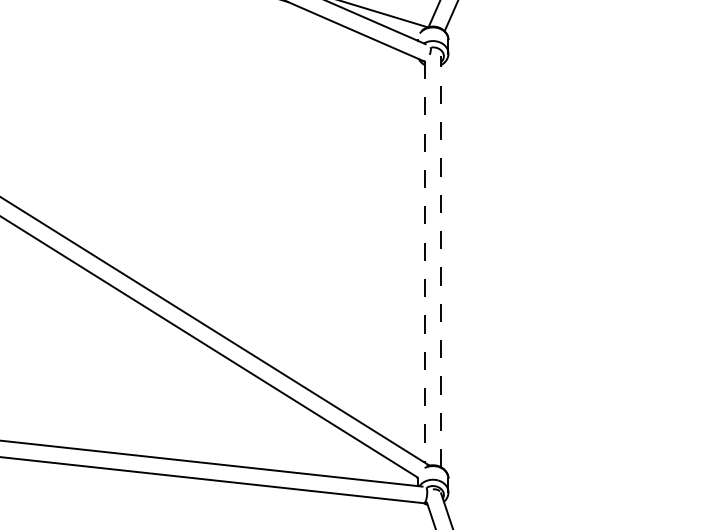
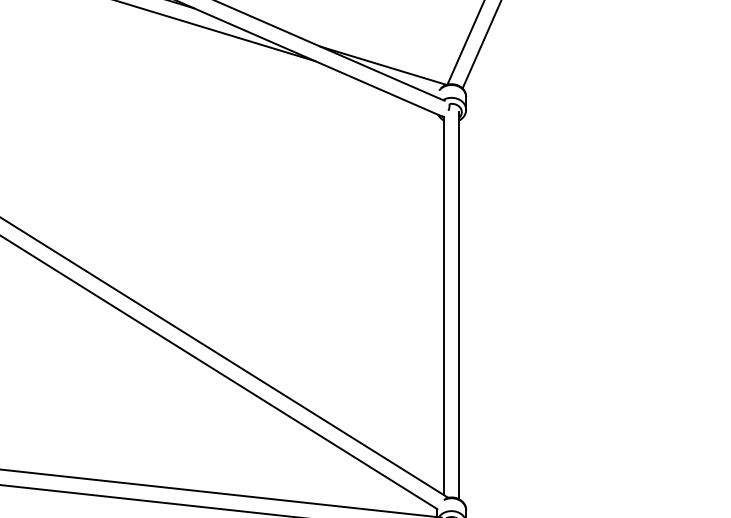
line: (441, 261) -> (459, 305), dashed -> solid
line: (424, 262) -> (443, 306), dashed -> solid

